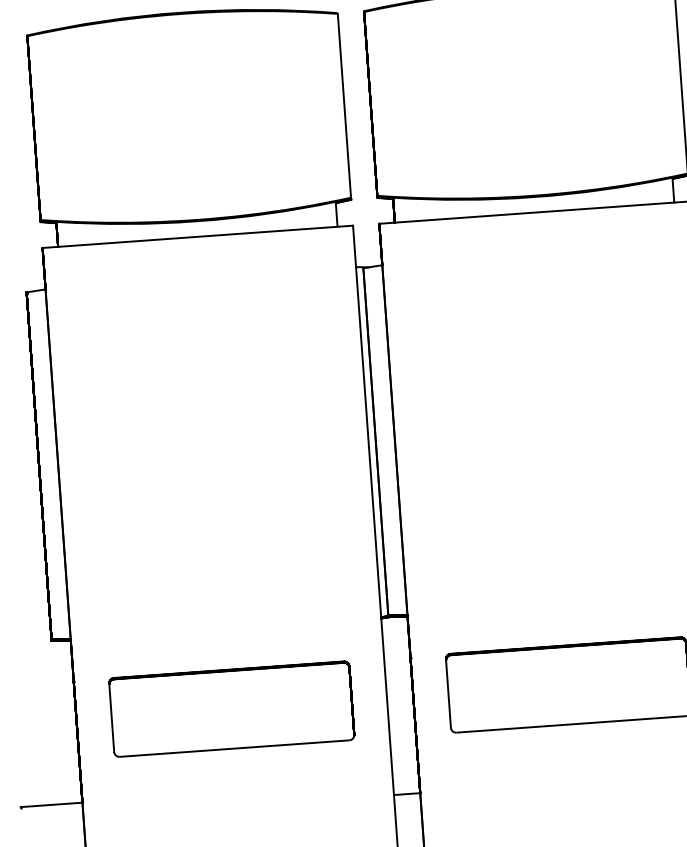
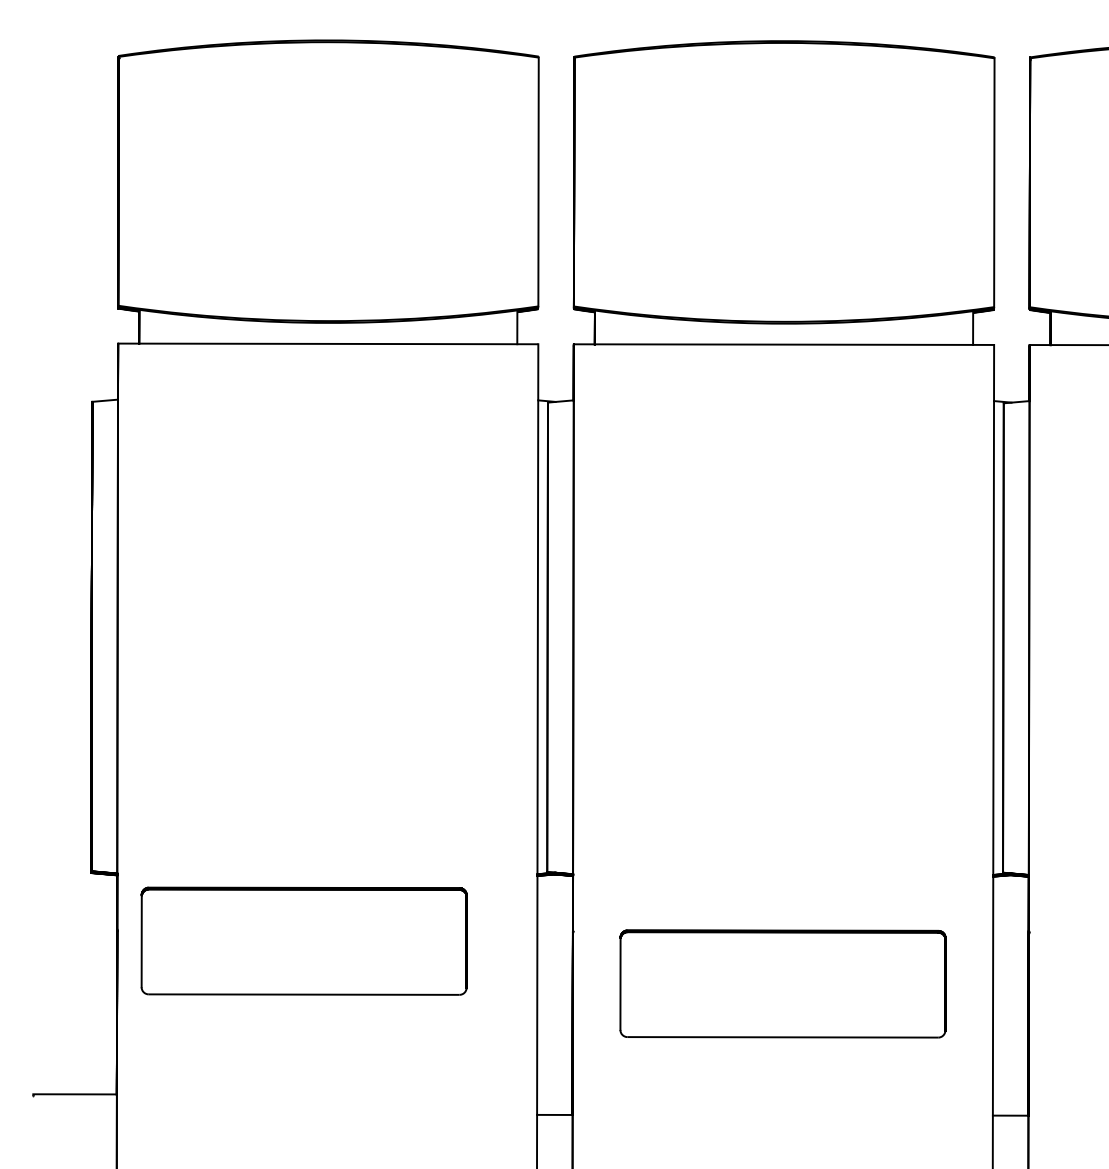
part: (231, 708) -> (303, 940), moved

